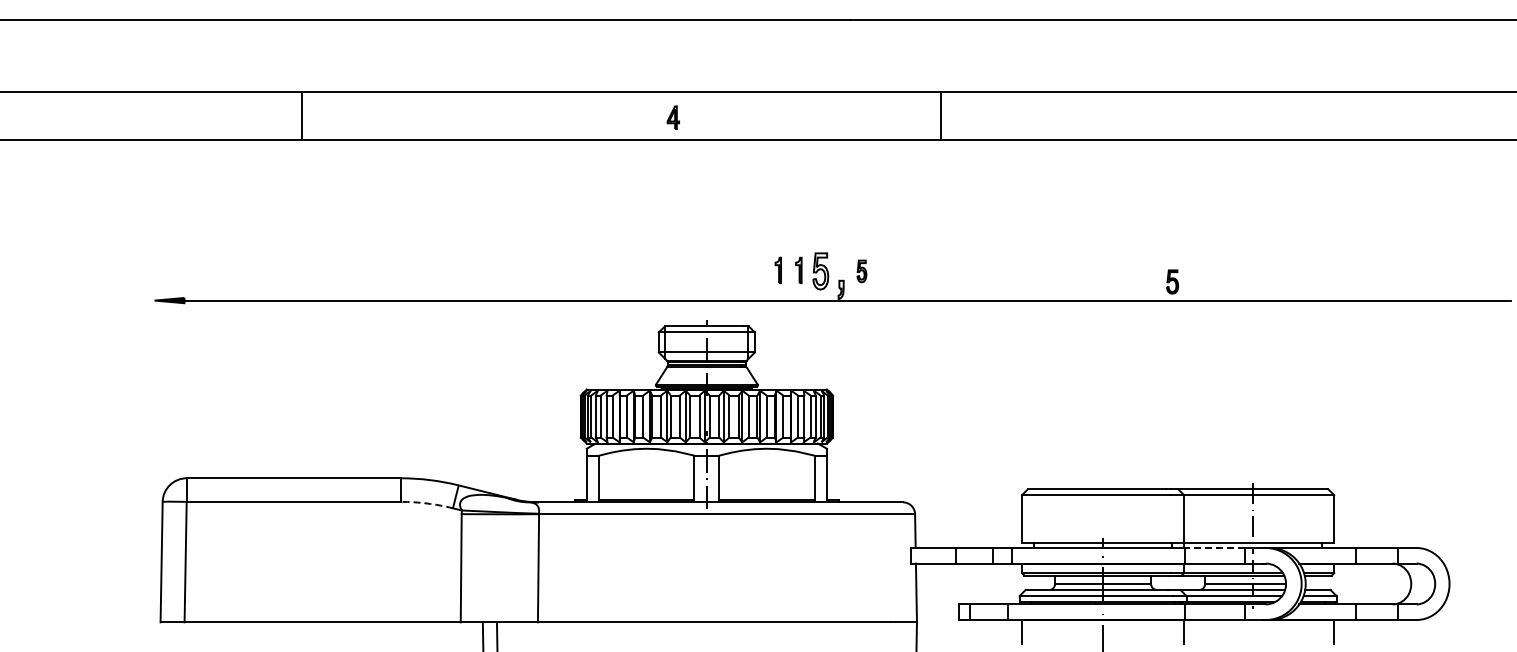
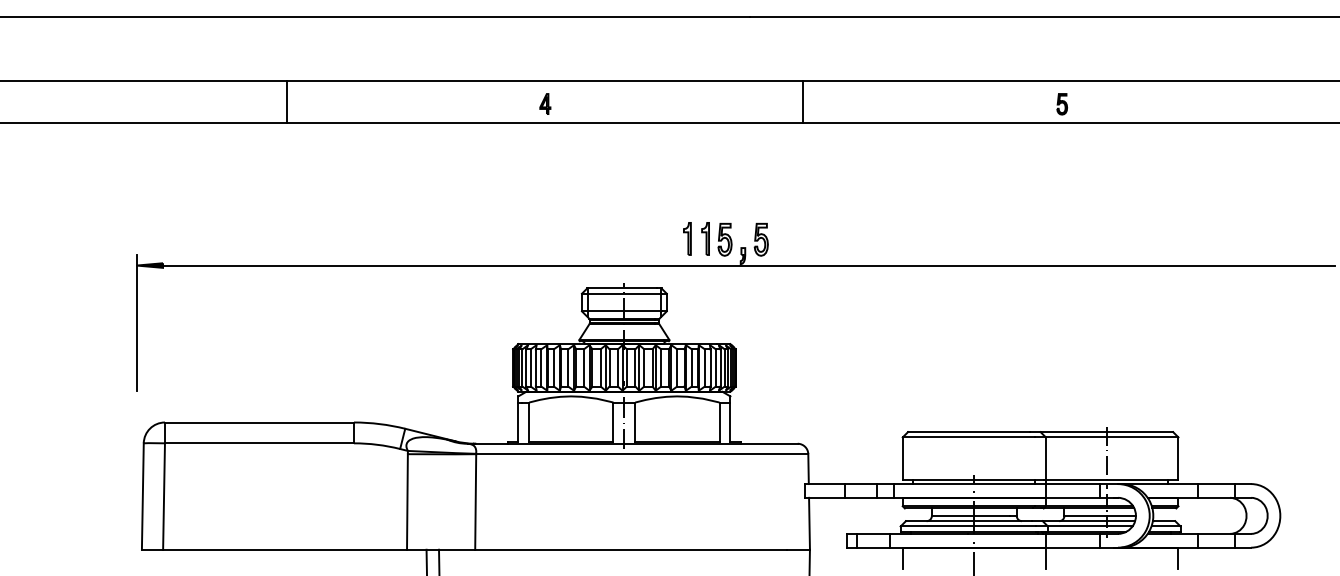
line: (302, 115) -> (286, 102), moved
line: (940, 115) -> (803, 102), moved
part: (672, 117) -> (544, 103), moved
part: (778, 270) -> (687, 238), size x1.43
part: (798, 270) -> (705, 238), size x1.43
part: (861, 271) -> (760, 239), size x1.67
part: (1172, 281) -> (1062, 103), moved
line: (154, 365) -> (136, 322), added
arc: (427, 503) -> (377, 444), dashed -> solid
line: (1214, 547) -> (1072, 483), dashed -> solid

